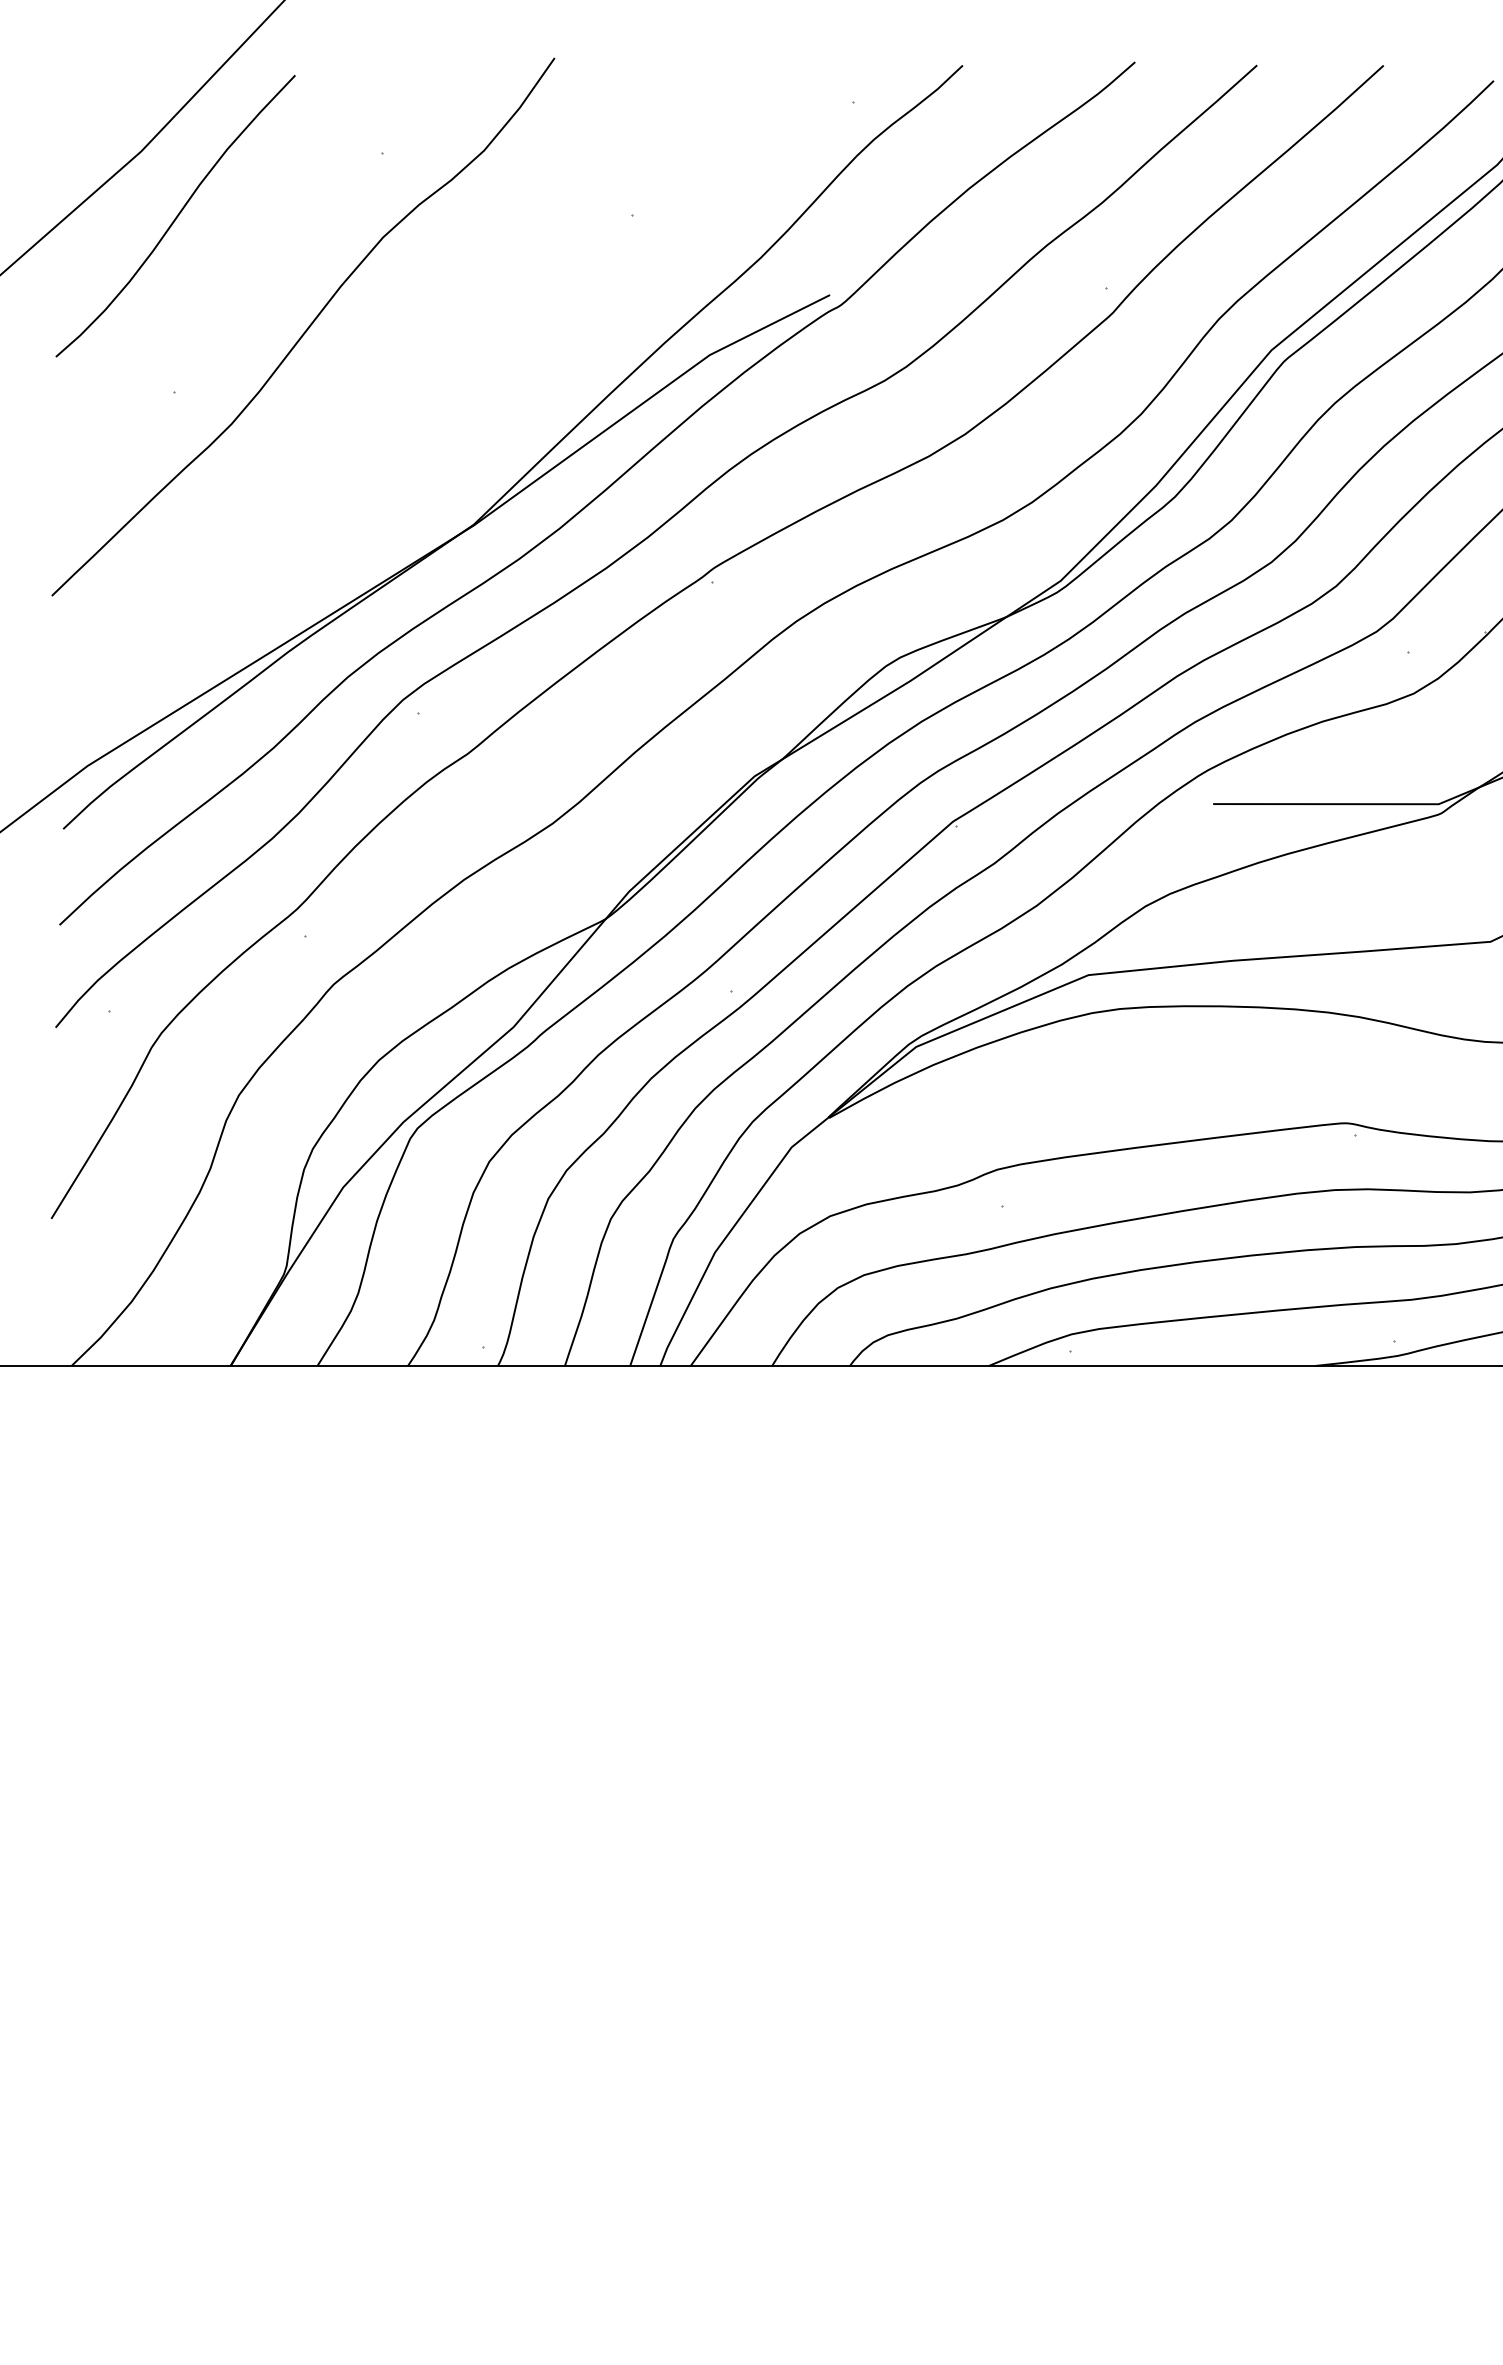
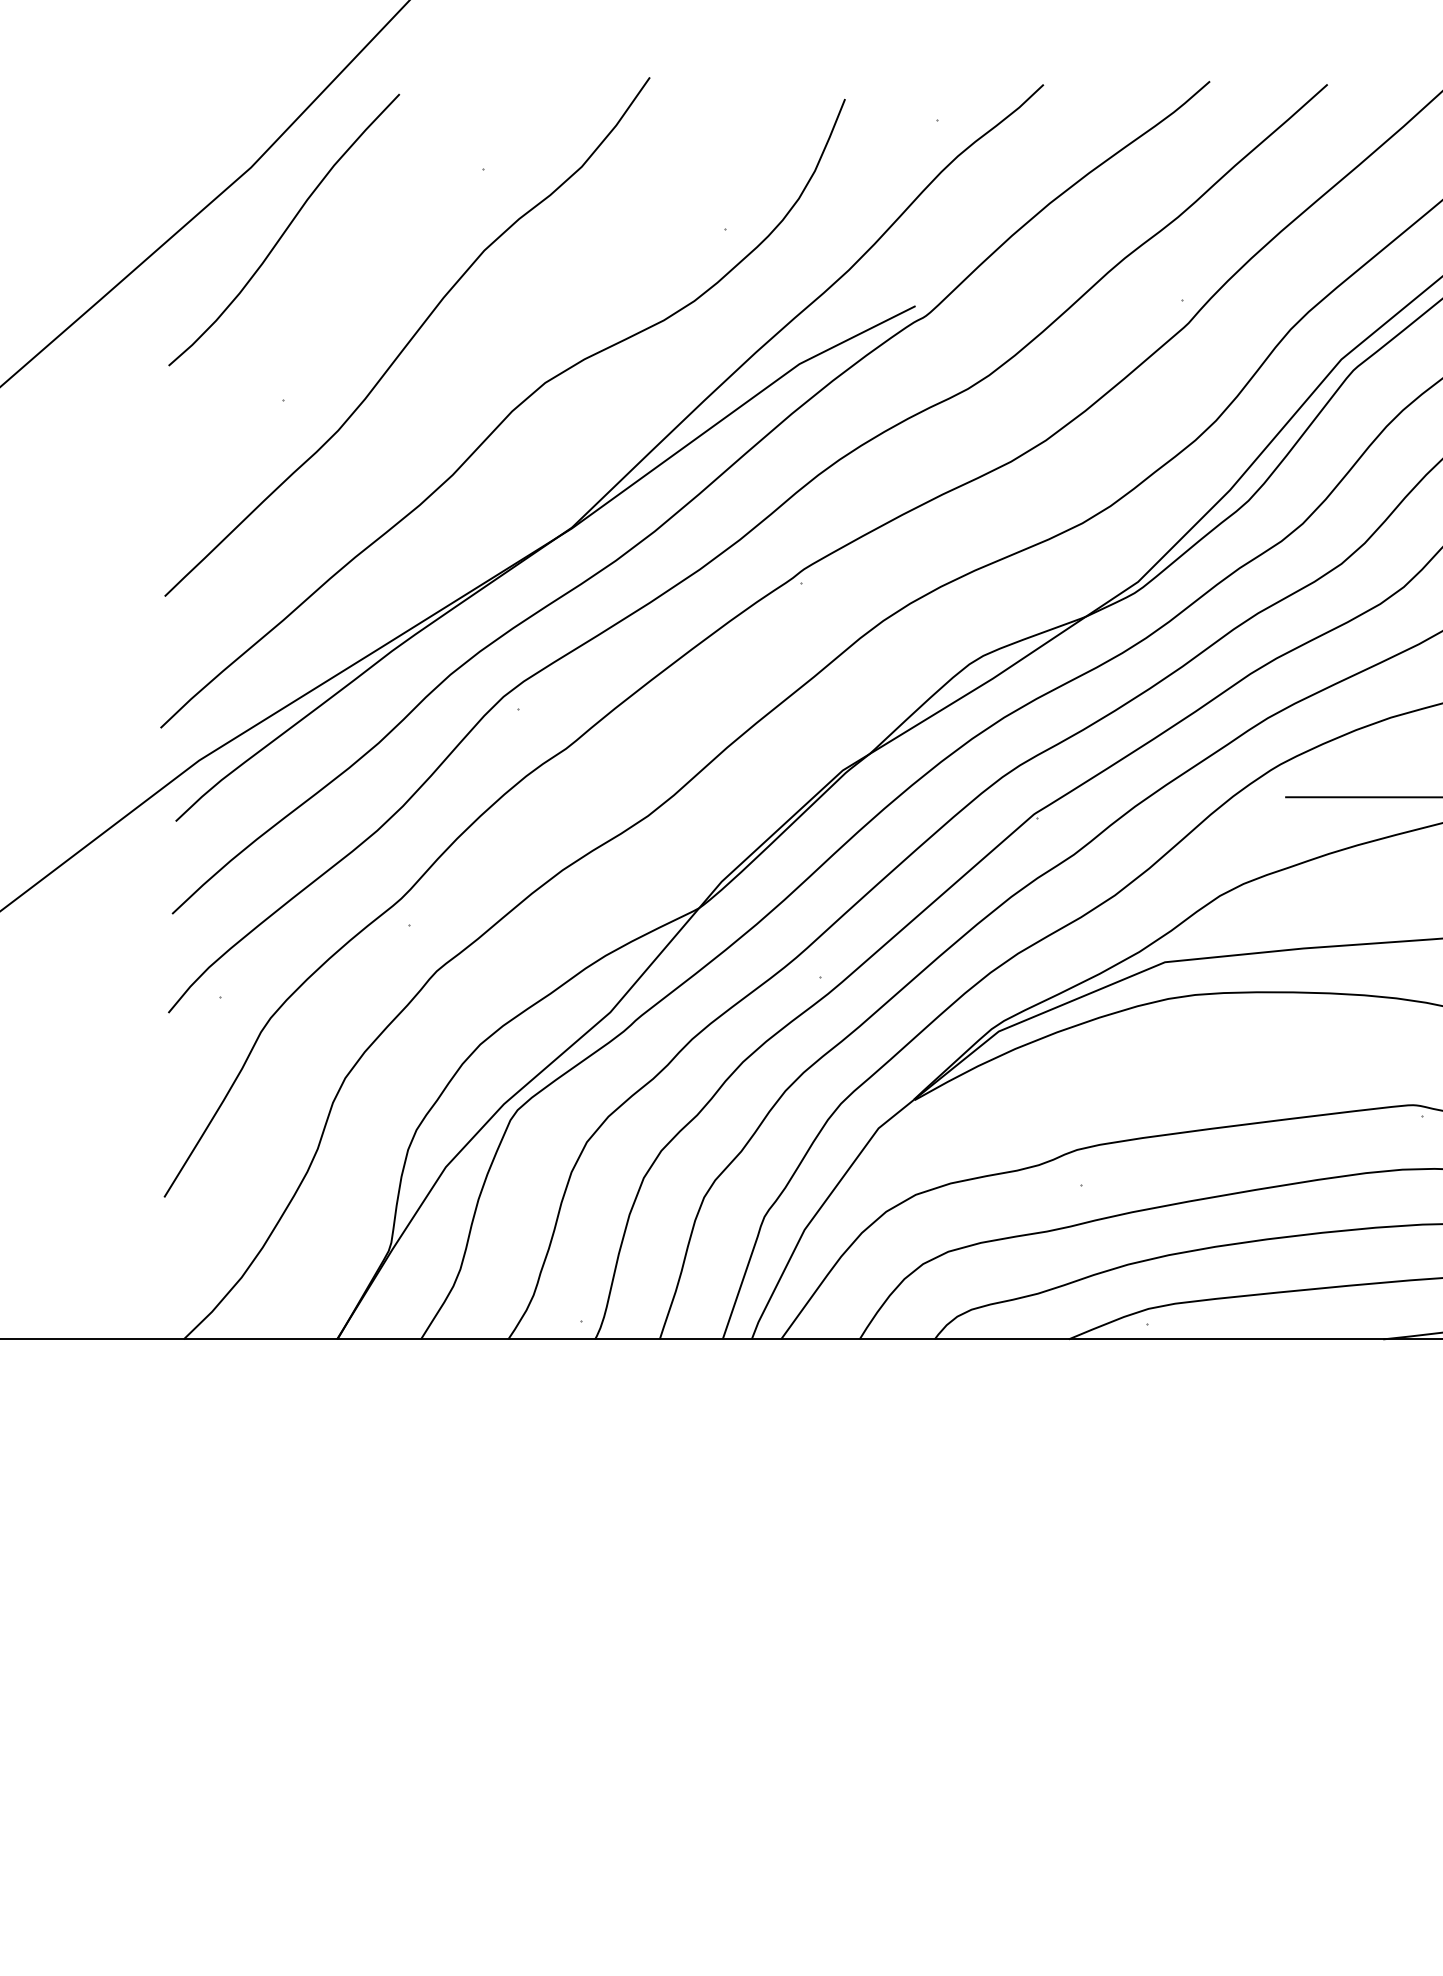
curve: (405, 409) -> (505, 416), added

